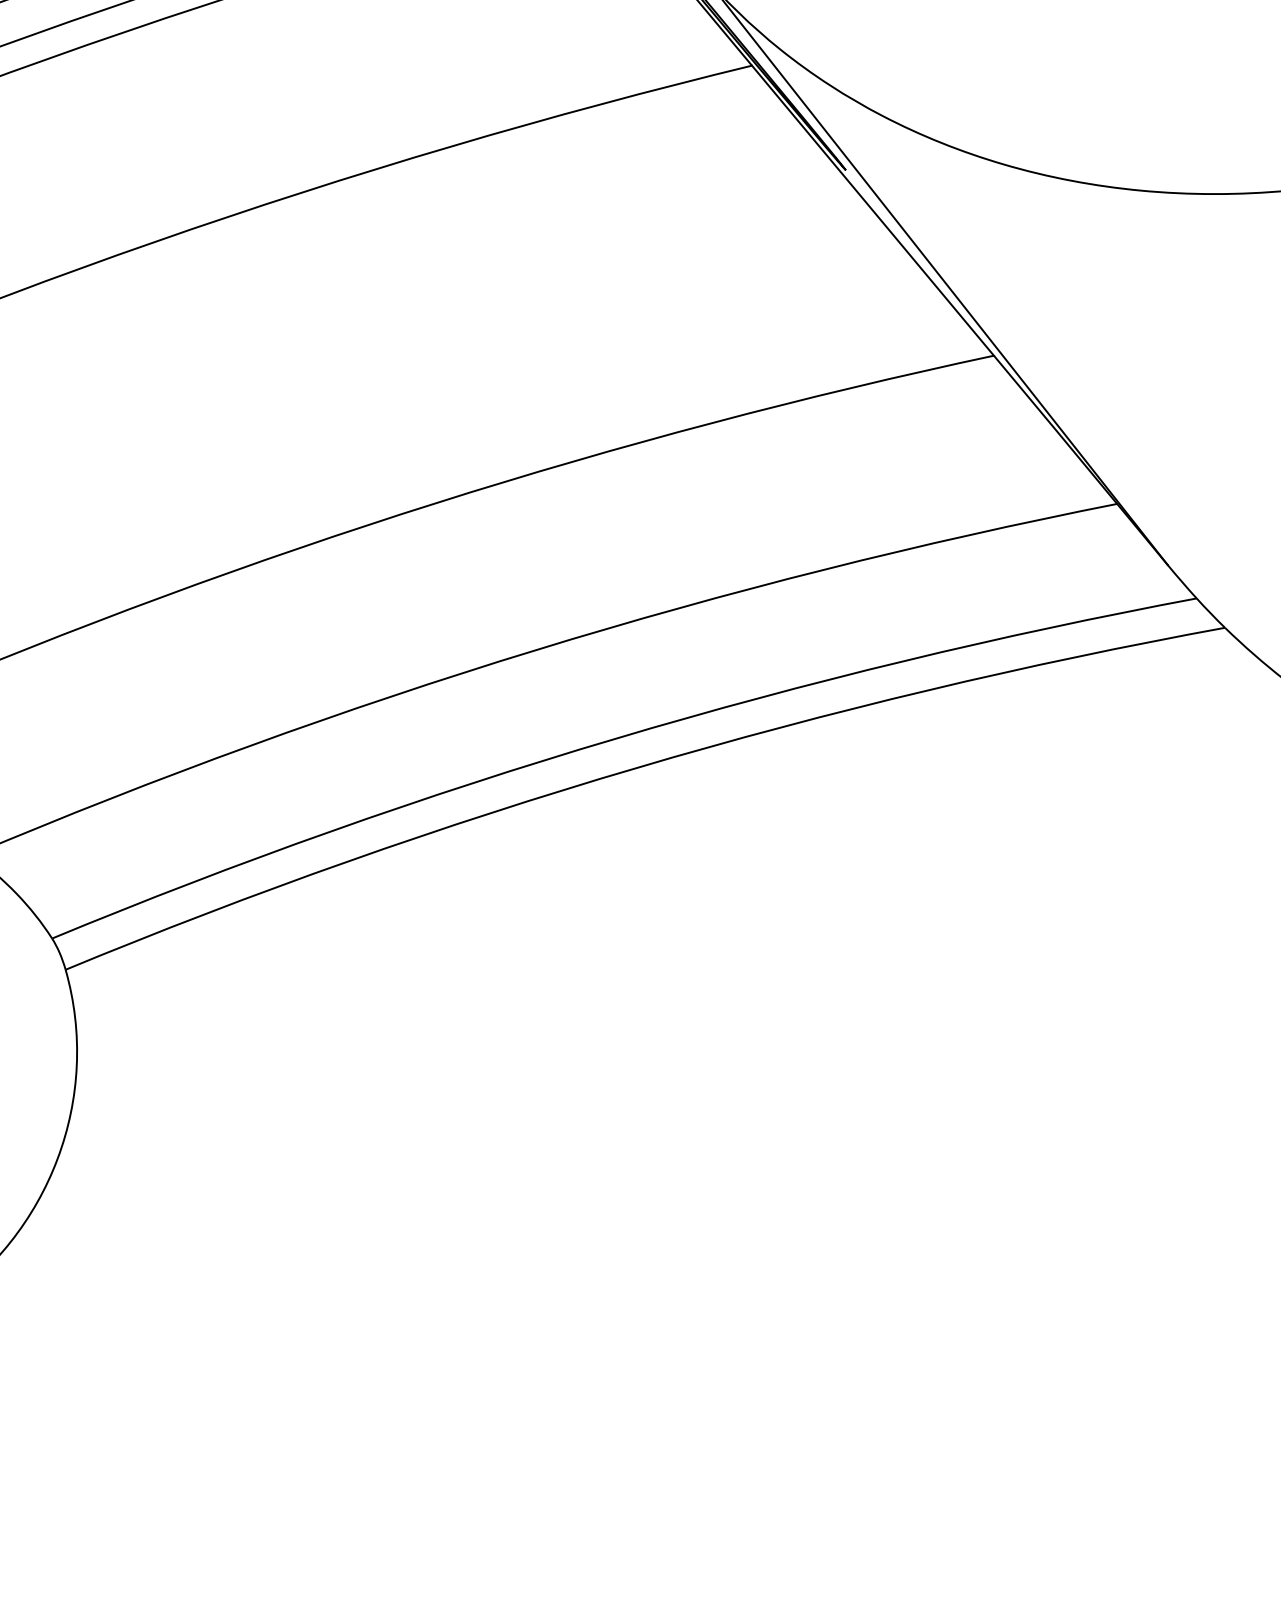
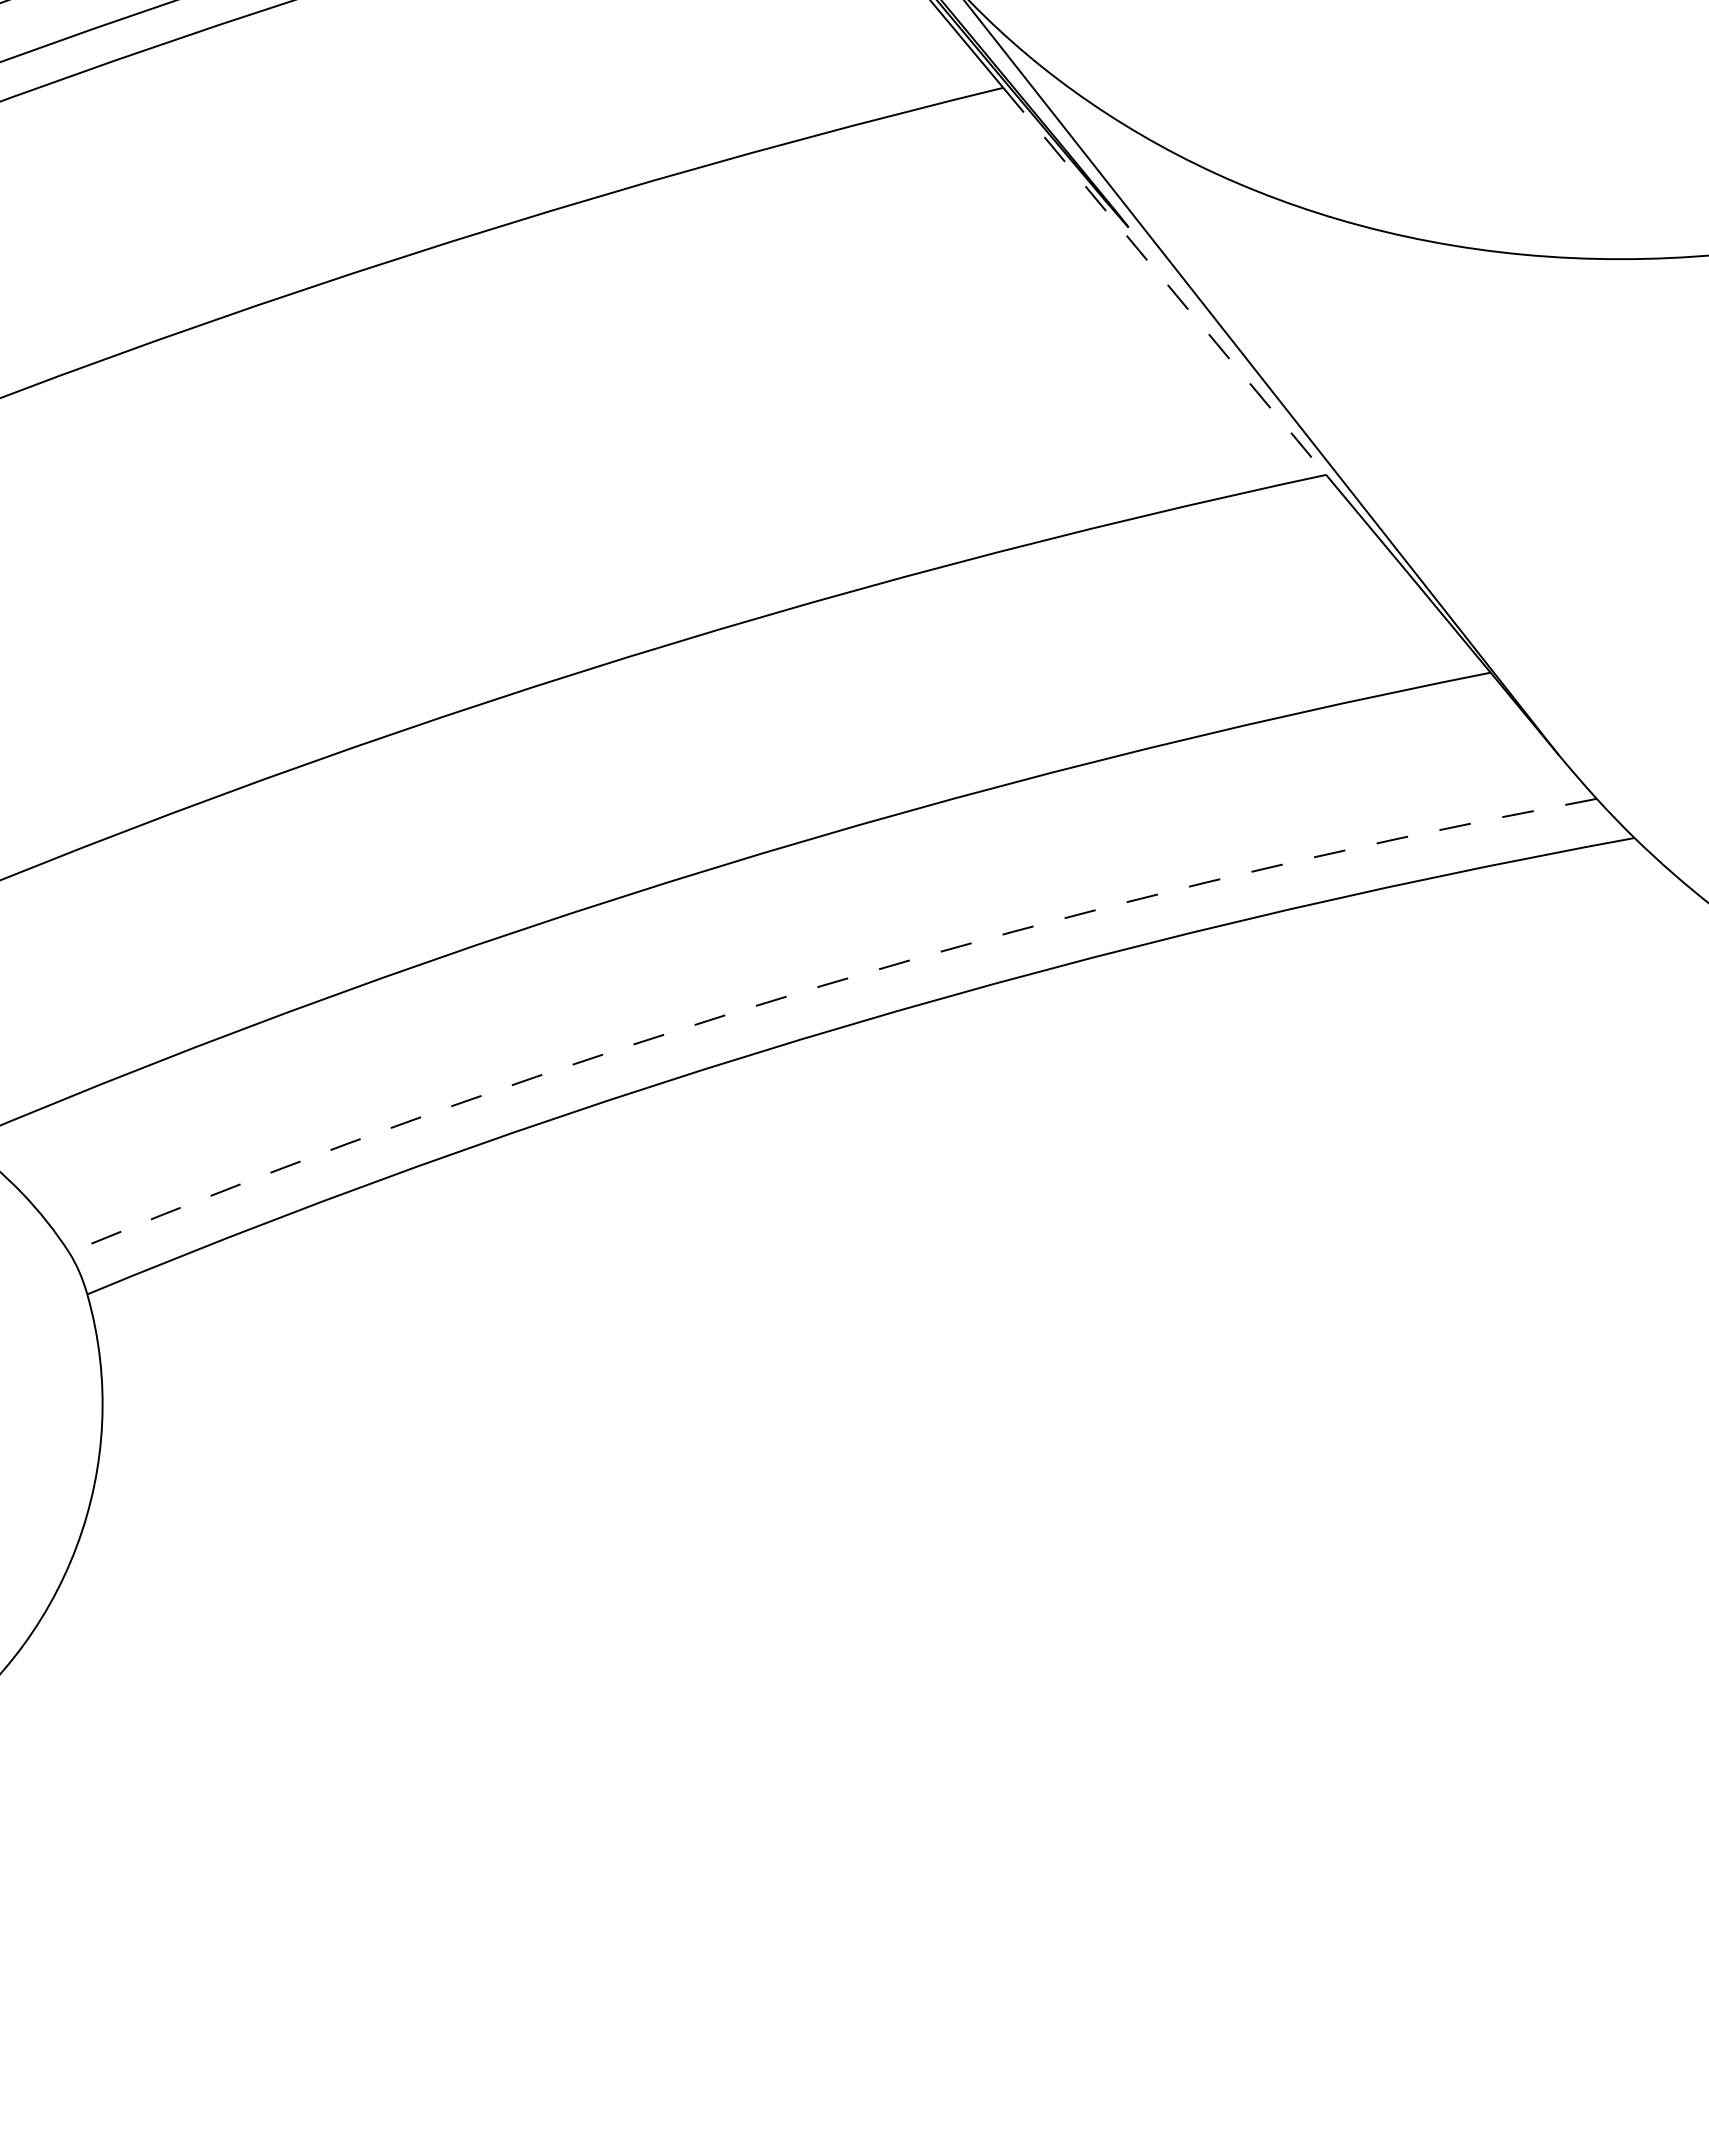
line: (873, 210) -> (1165, 281), solid -> dashed
arc: (615, 739) -> (821, 986), solid -> dashed

